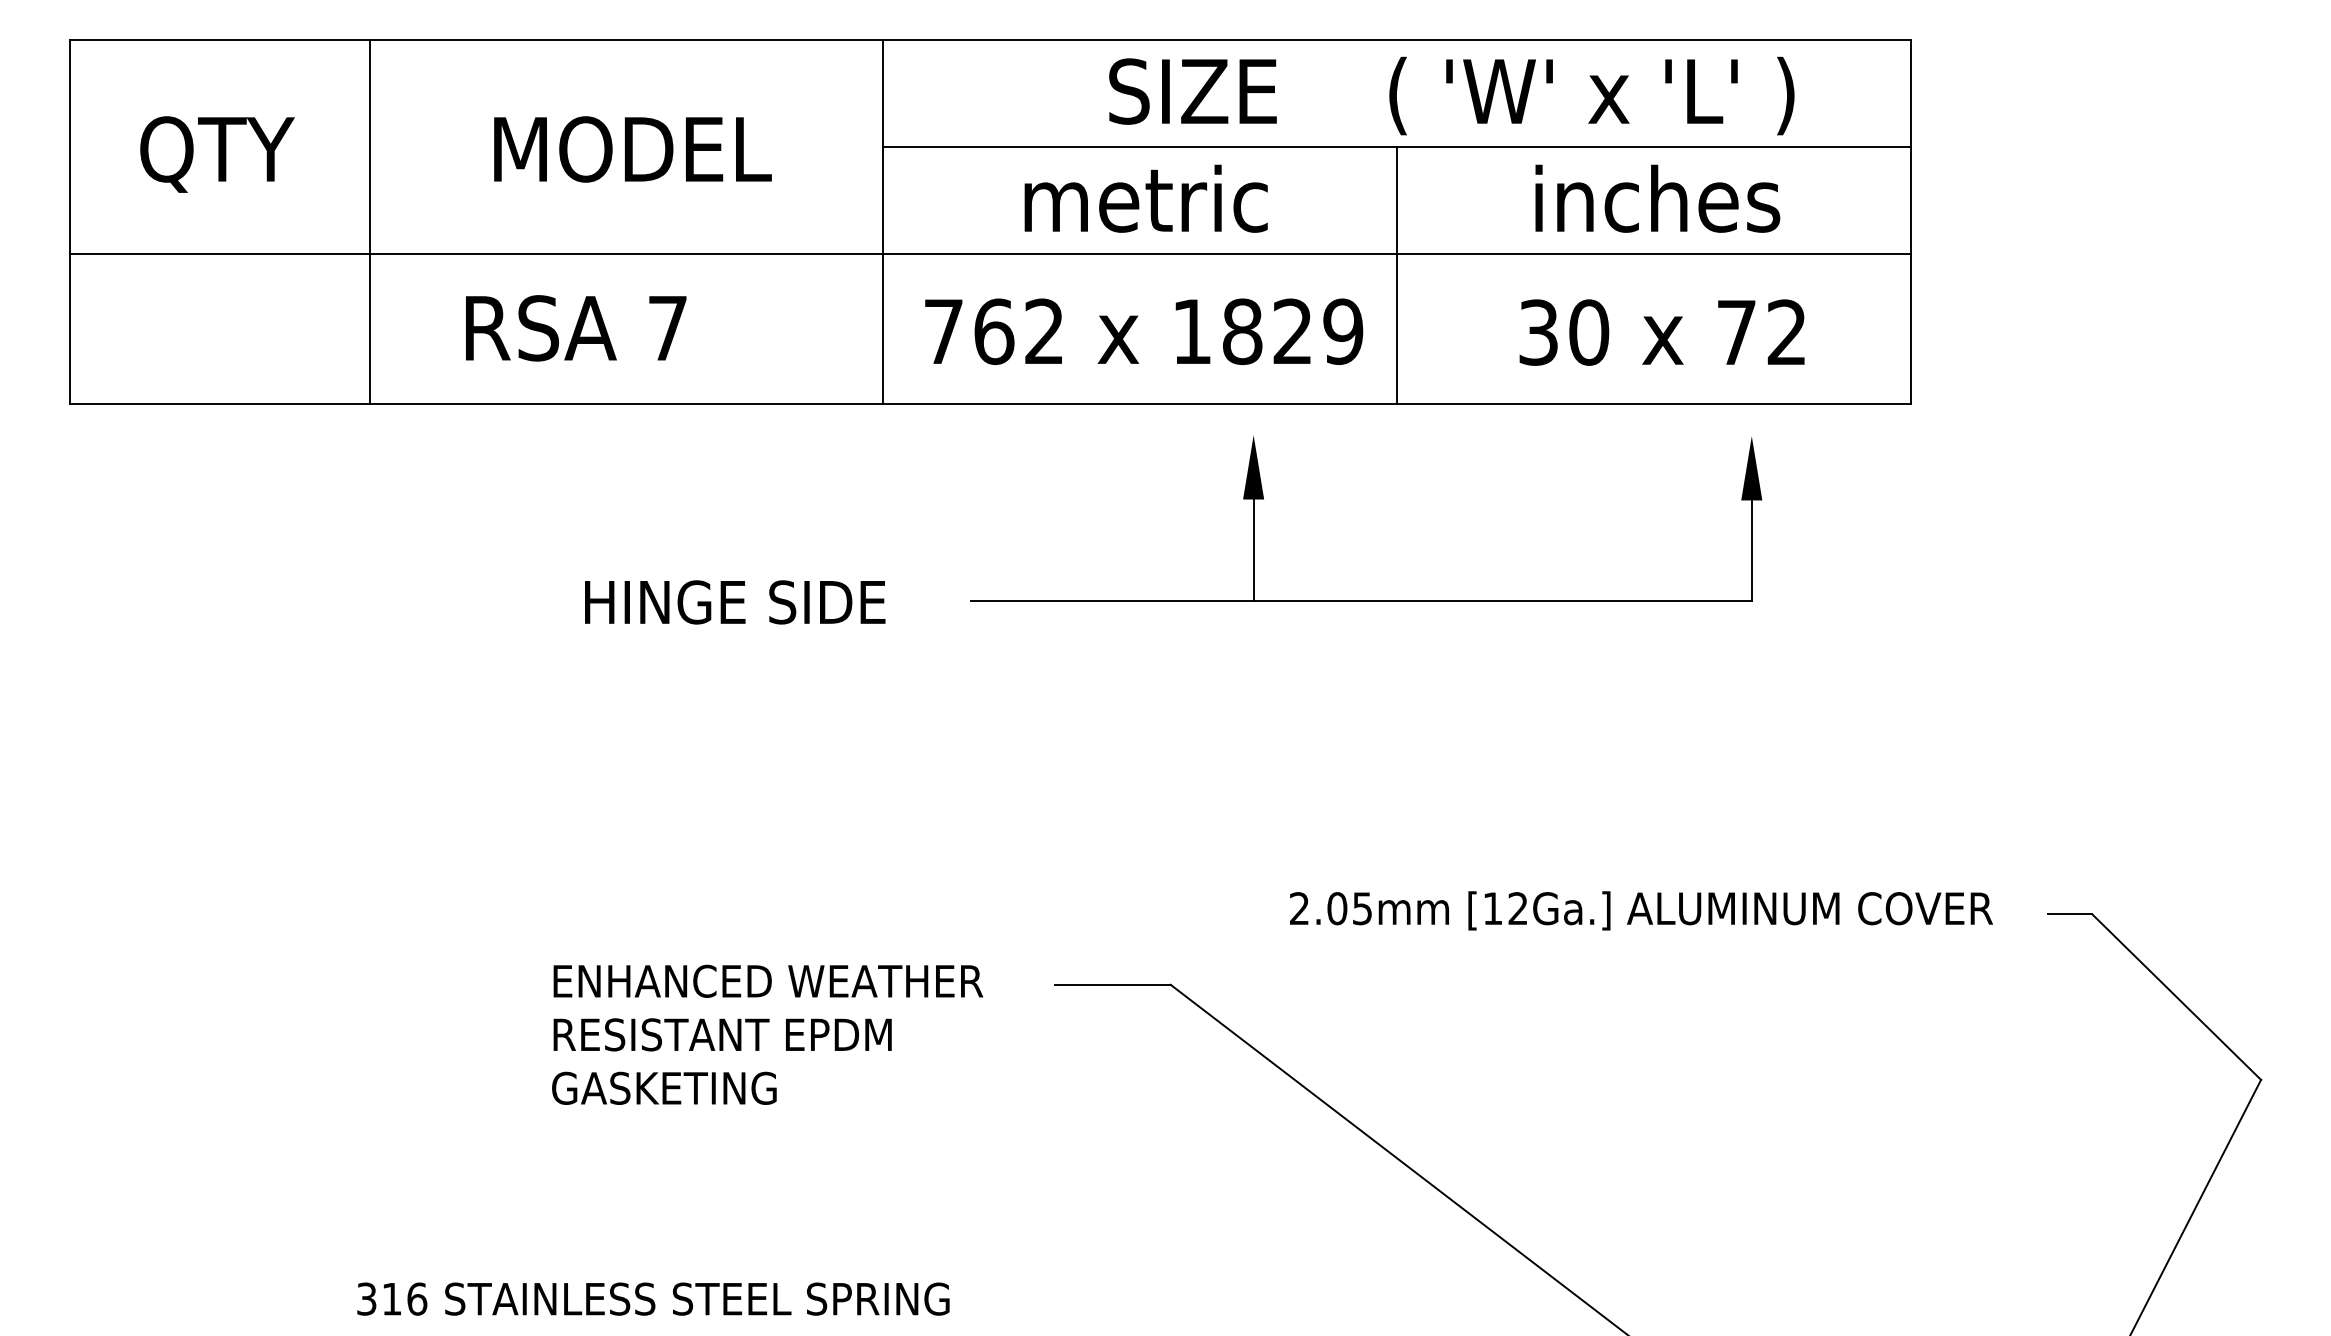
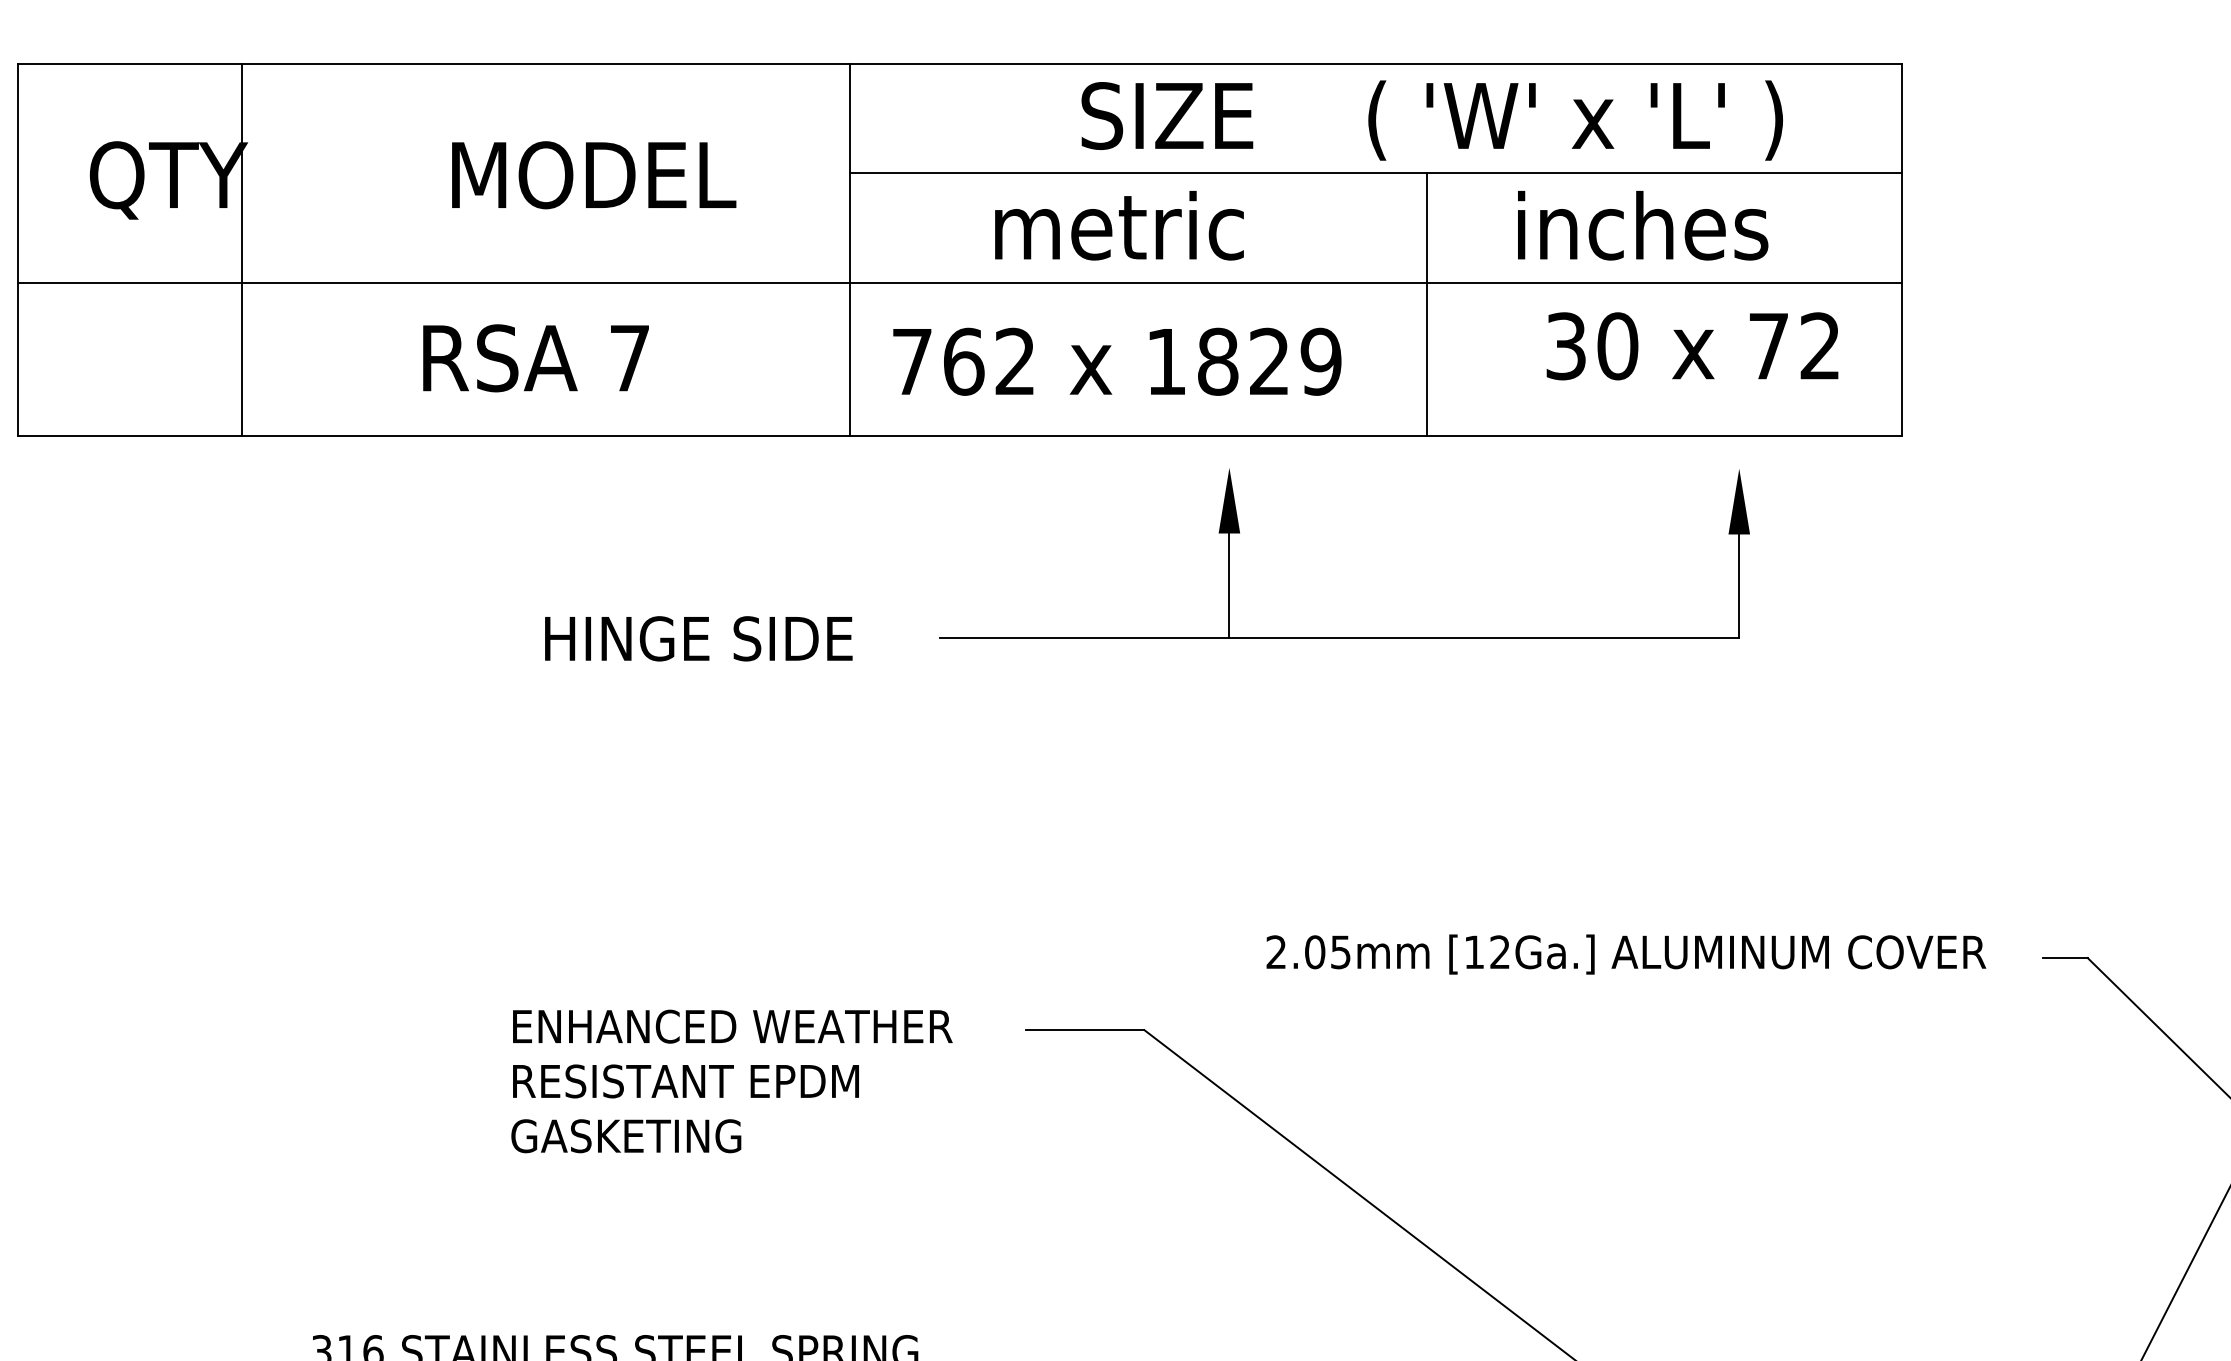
line: (369, 222) -> (241, 249), moved
line: (1396, 275) -> (1426, 304), moved
text: (1661, 332) -> (1691, 346), moved

